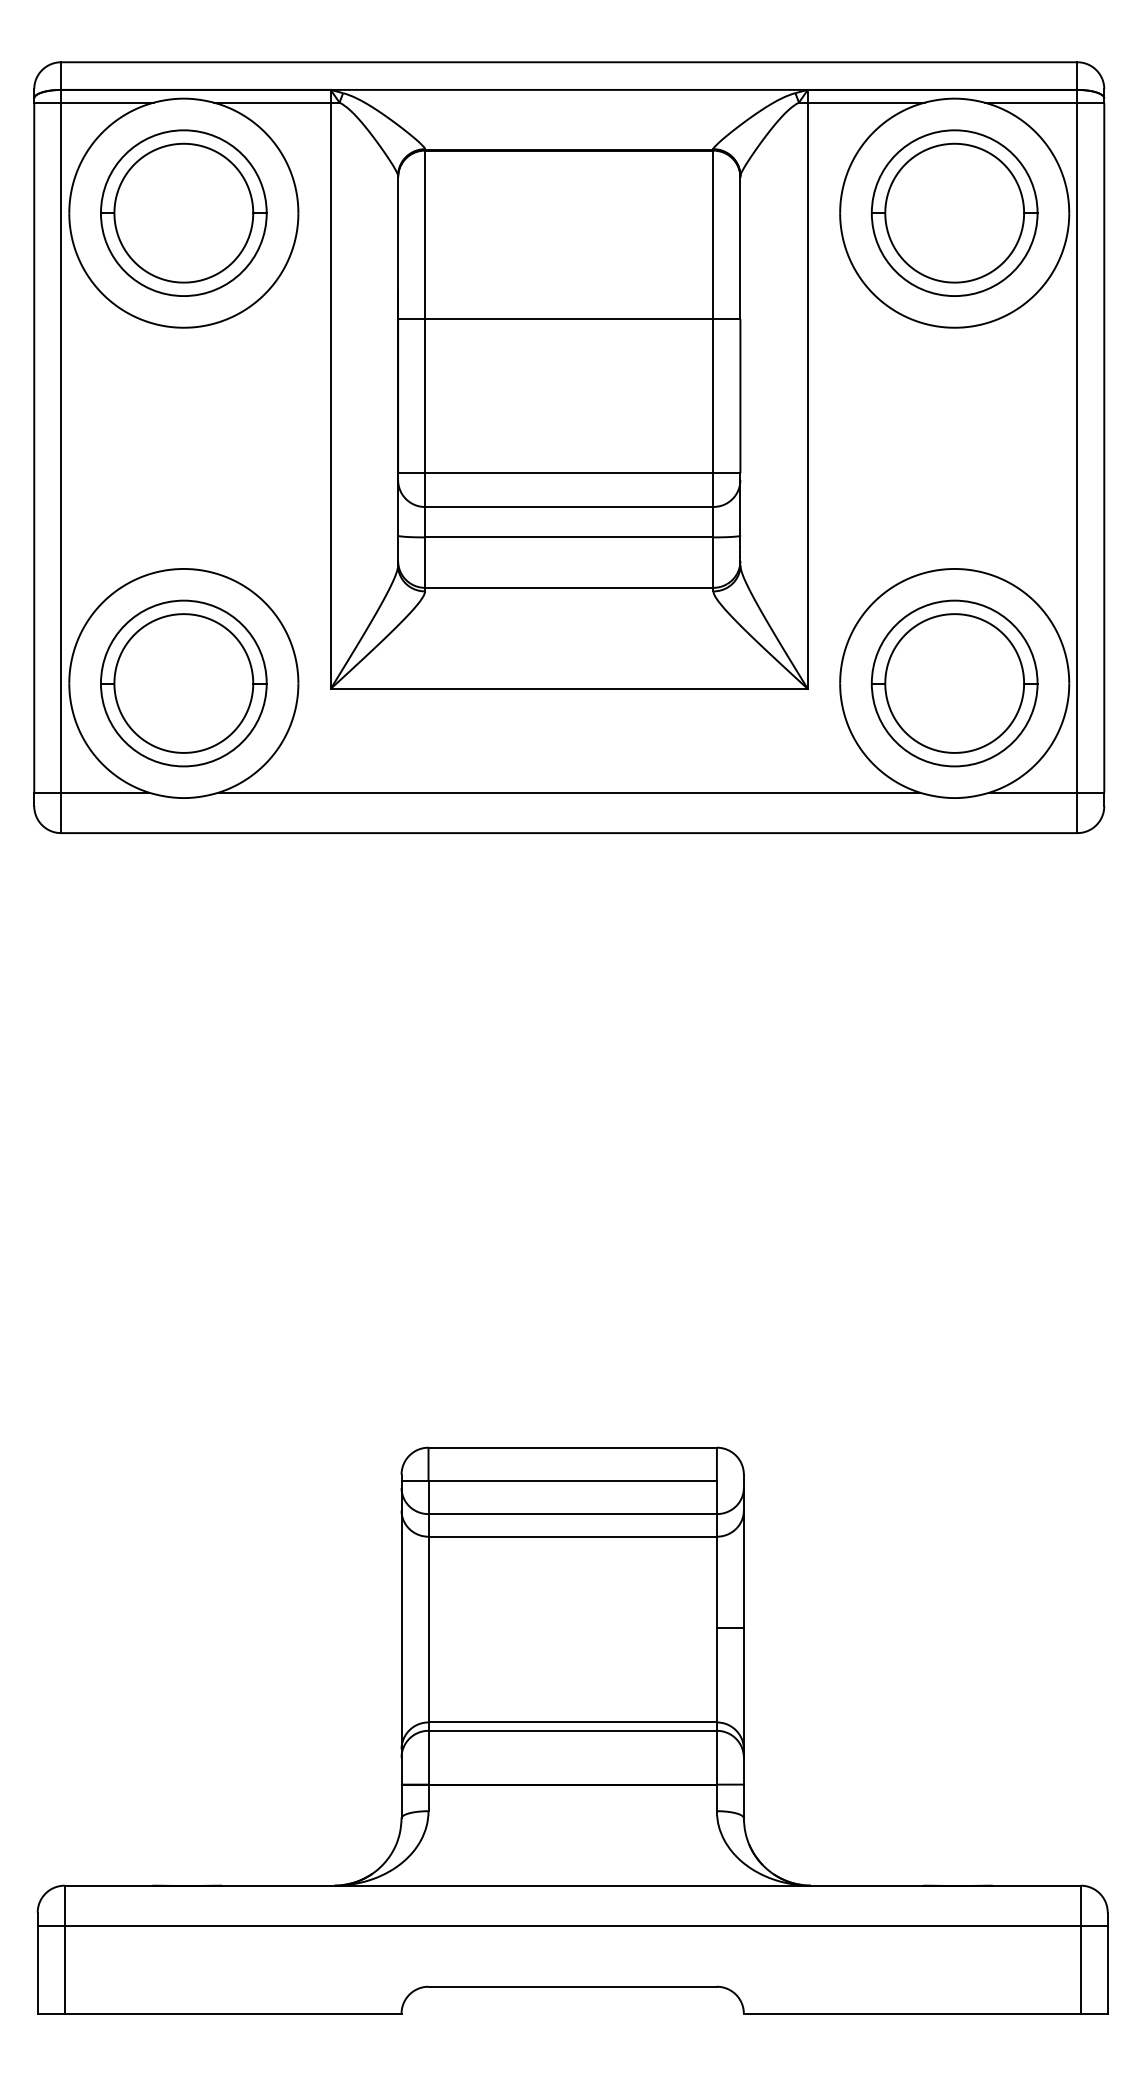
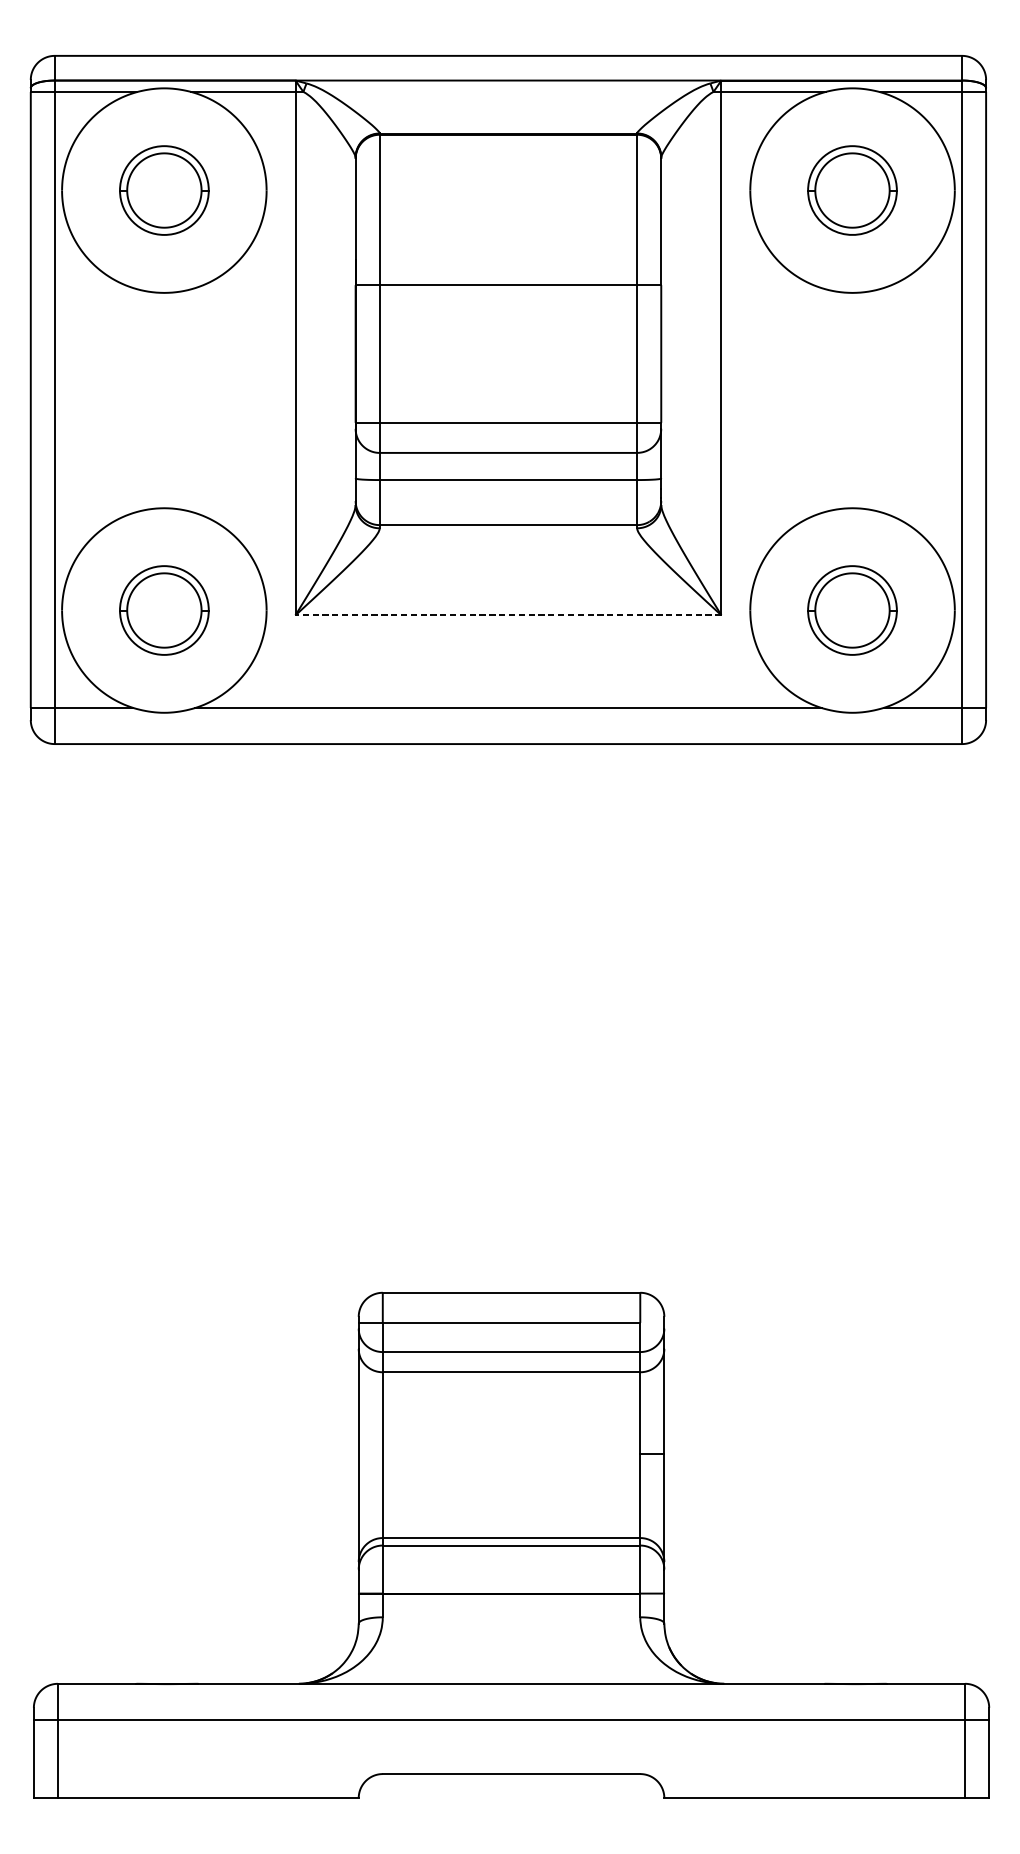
part: (183, 212) -> (164, 189), size x0.6
part: (954, 212) -> (852, 189), size x0.6
part: (183, 683) -> (164, 610), size x0.6
part: (954, 683) -> (852, 610), size x0.6
line: (569, 688) -> (508, 614), solid -> dashed

